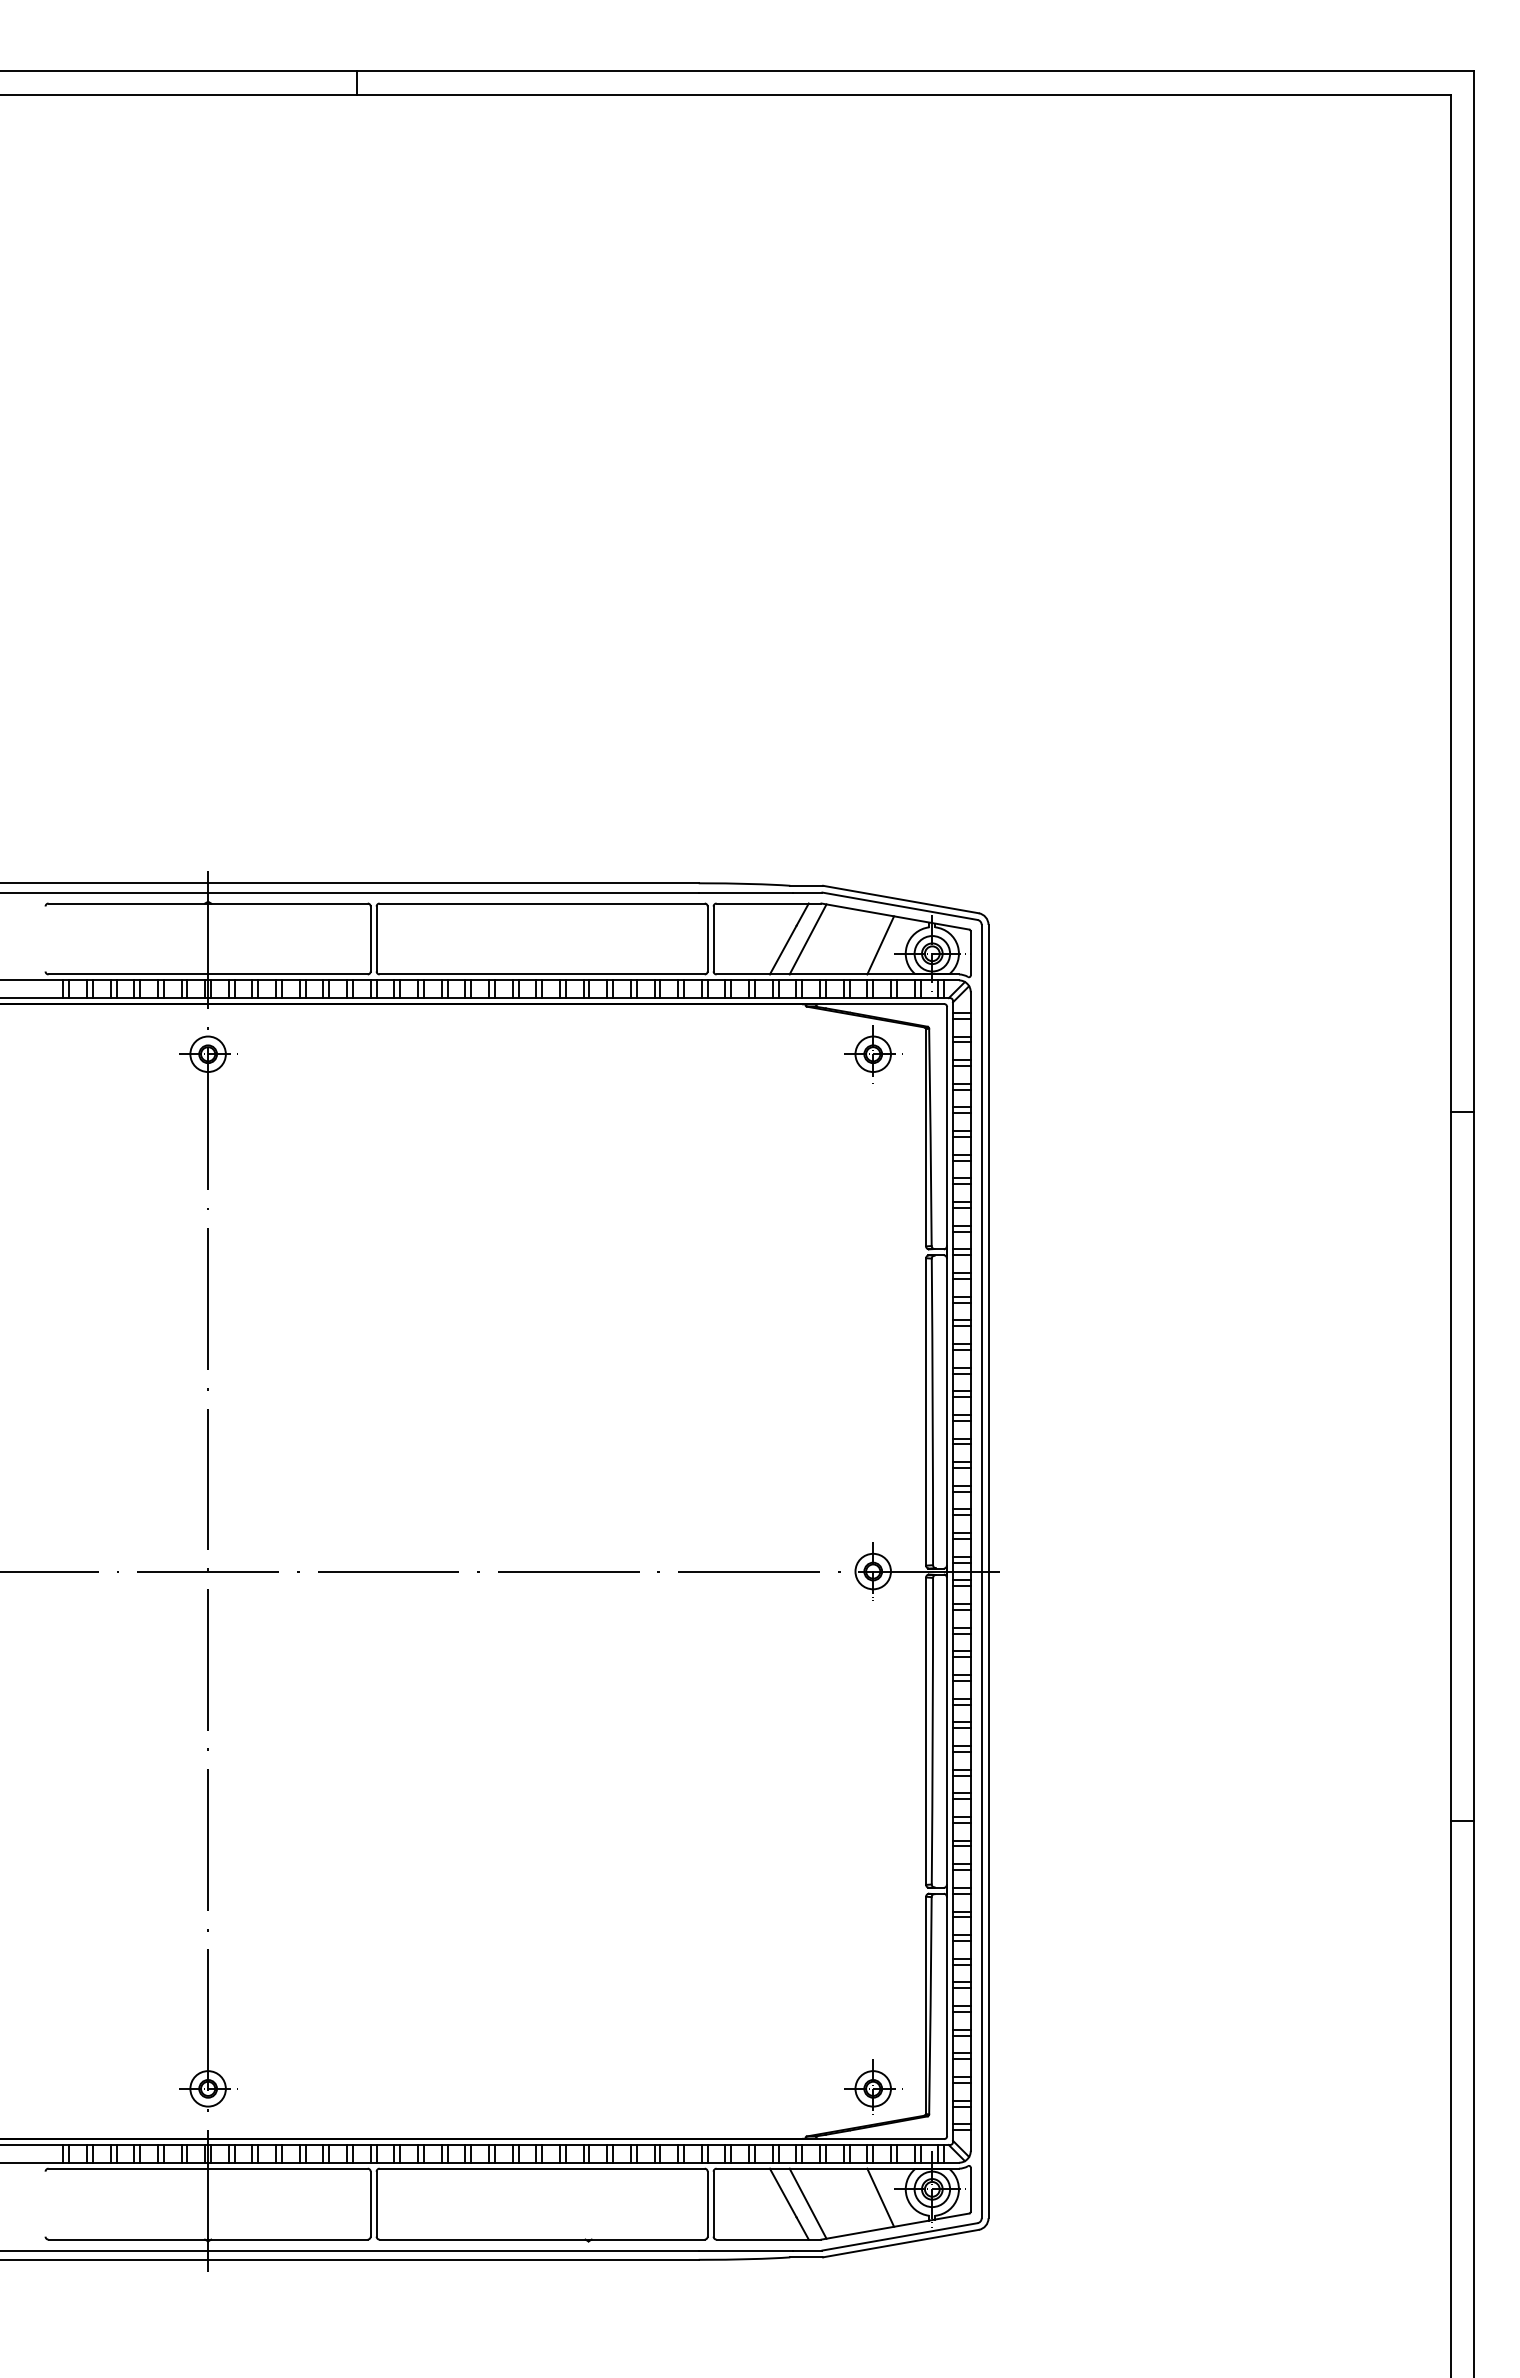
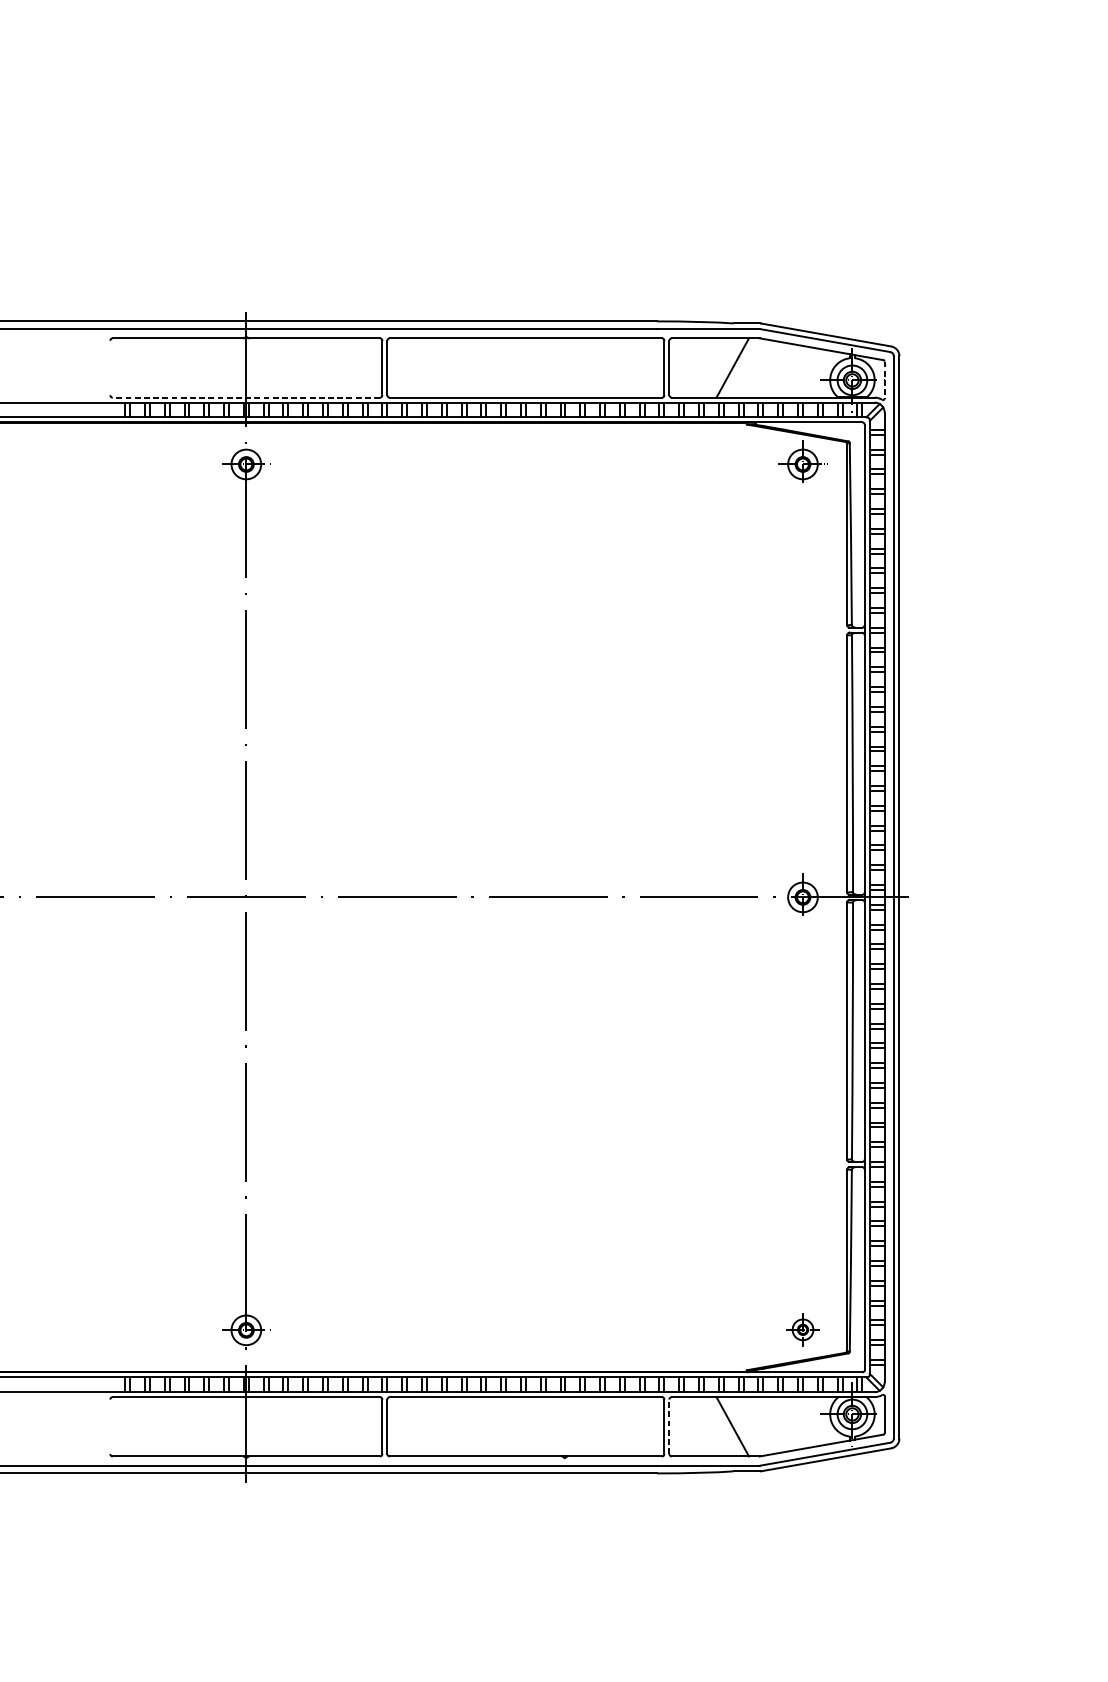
line: (807, 939) -> (747, 368), removed
line: (880, 945) -> (809, 373), removed
line: (970, 953) -> (884, 380), solid -> dashed
line: (208, 974) -> (246, 397), solid -> dashed
part: (873, 2086) -> (803, 1328), size x0.7
line: (880, 2197) -> (809, 1421), removed
line: (807, 2203) -> (747, 1426), removed
line: (713, 2204) -> (669, 1427), solid -> dashed

